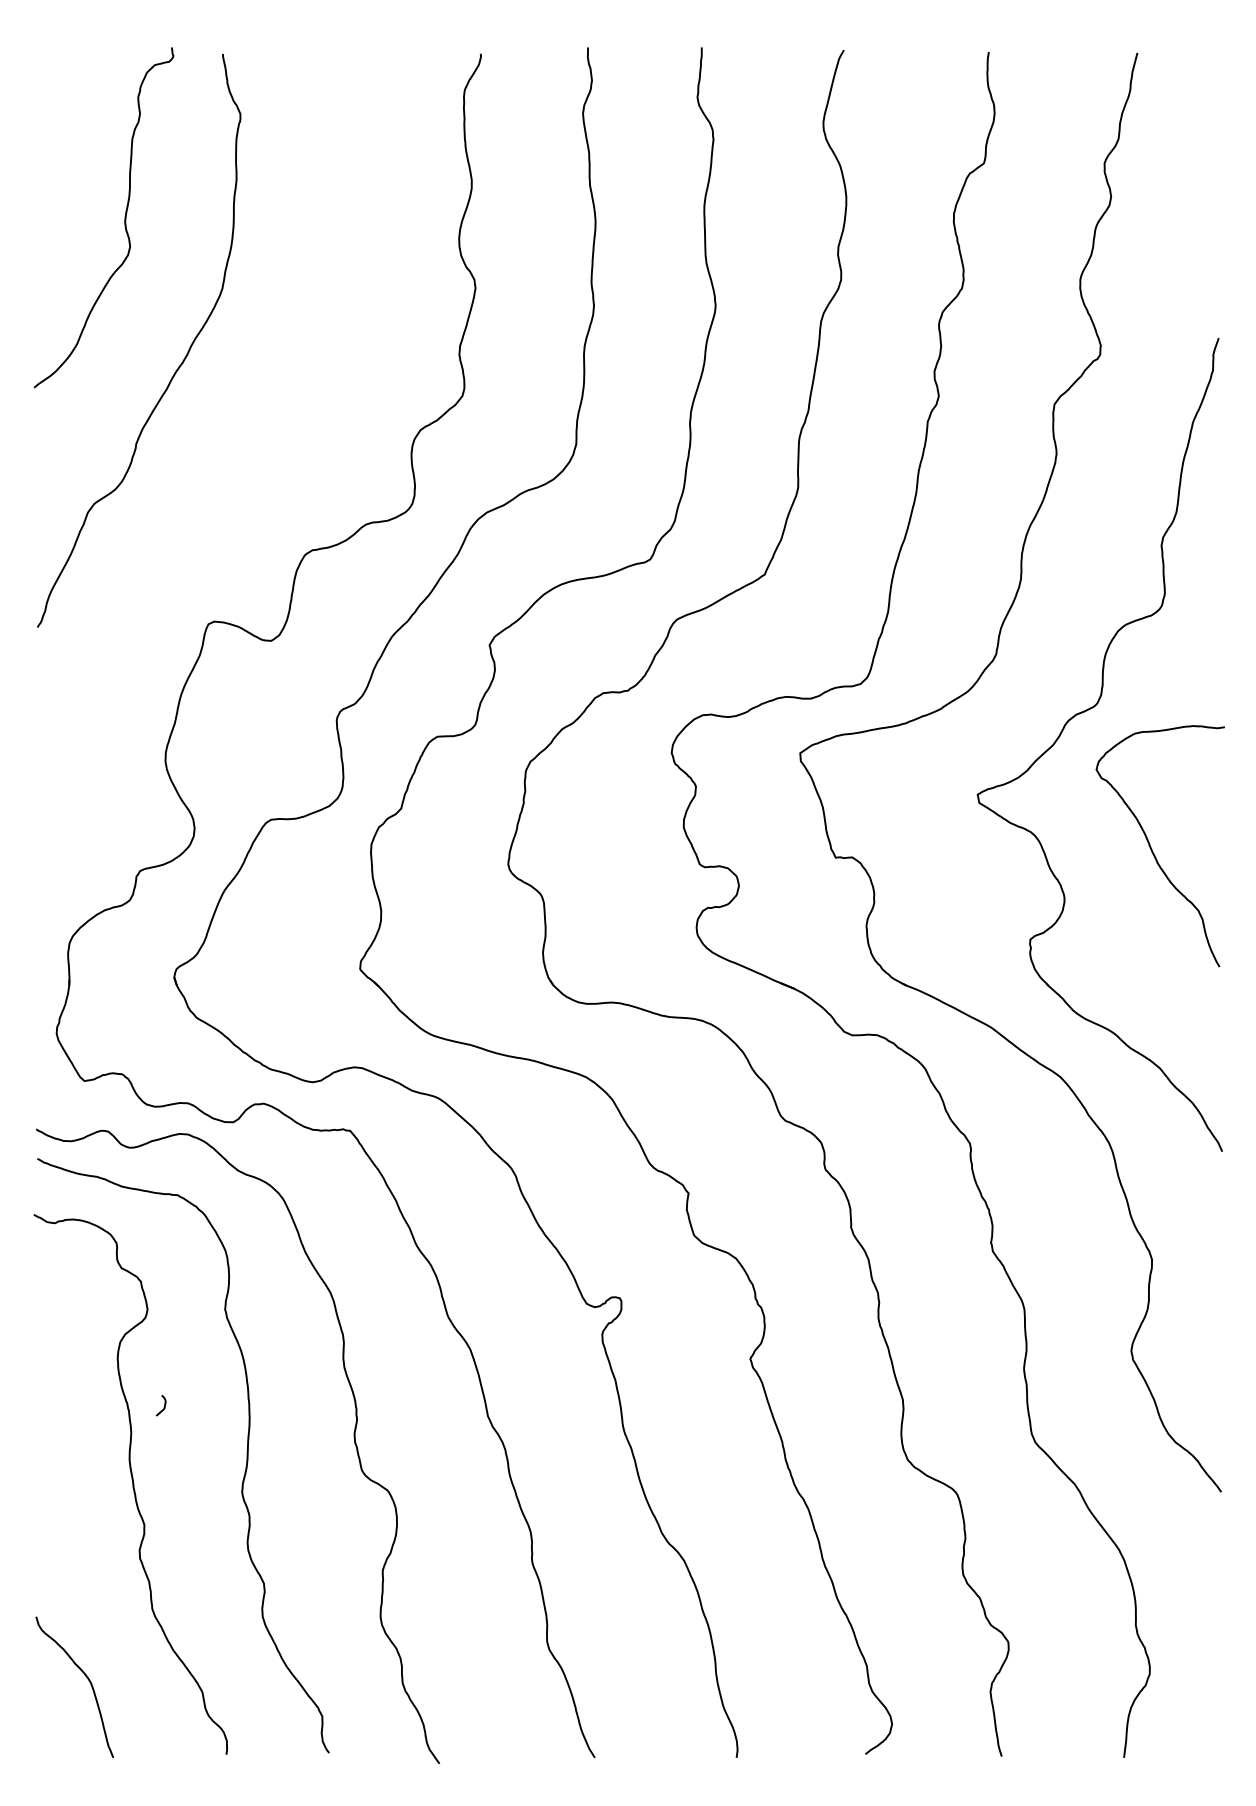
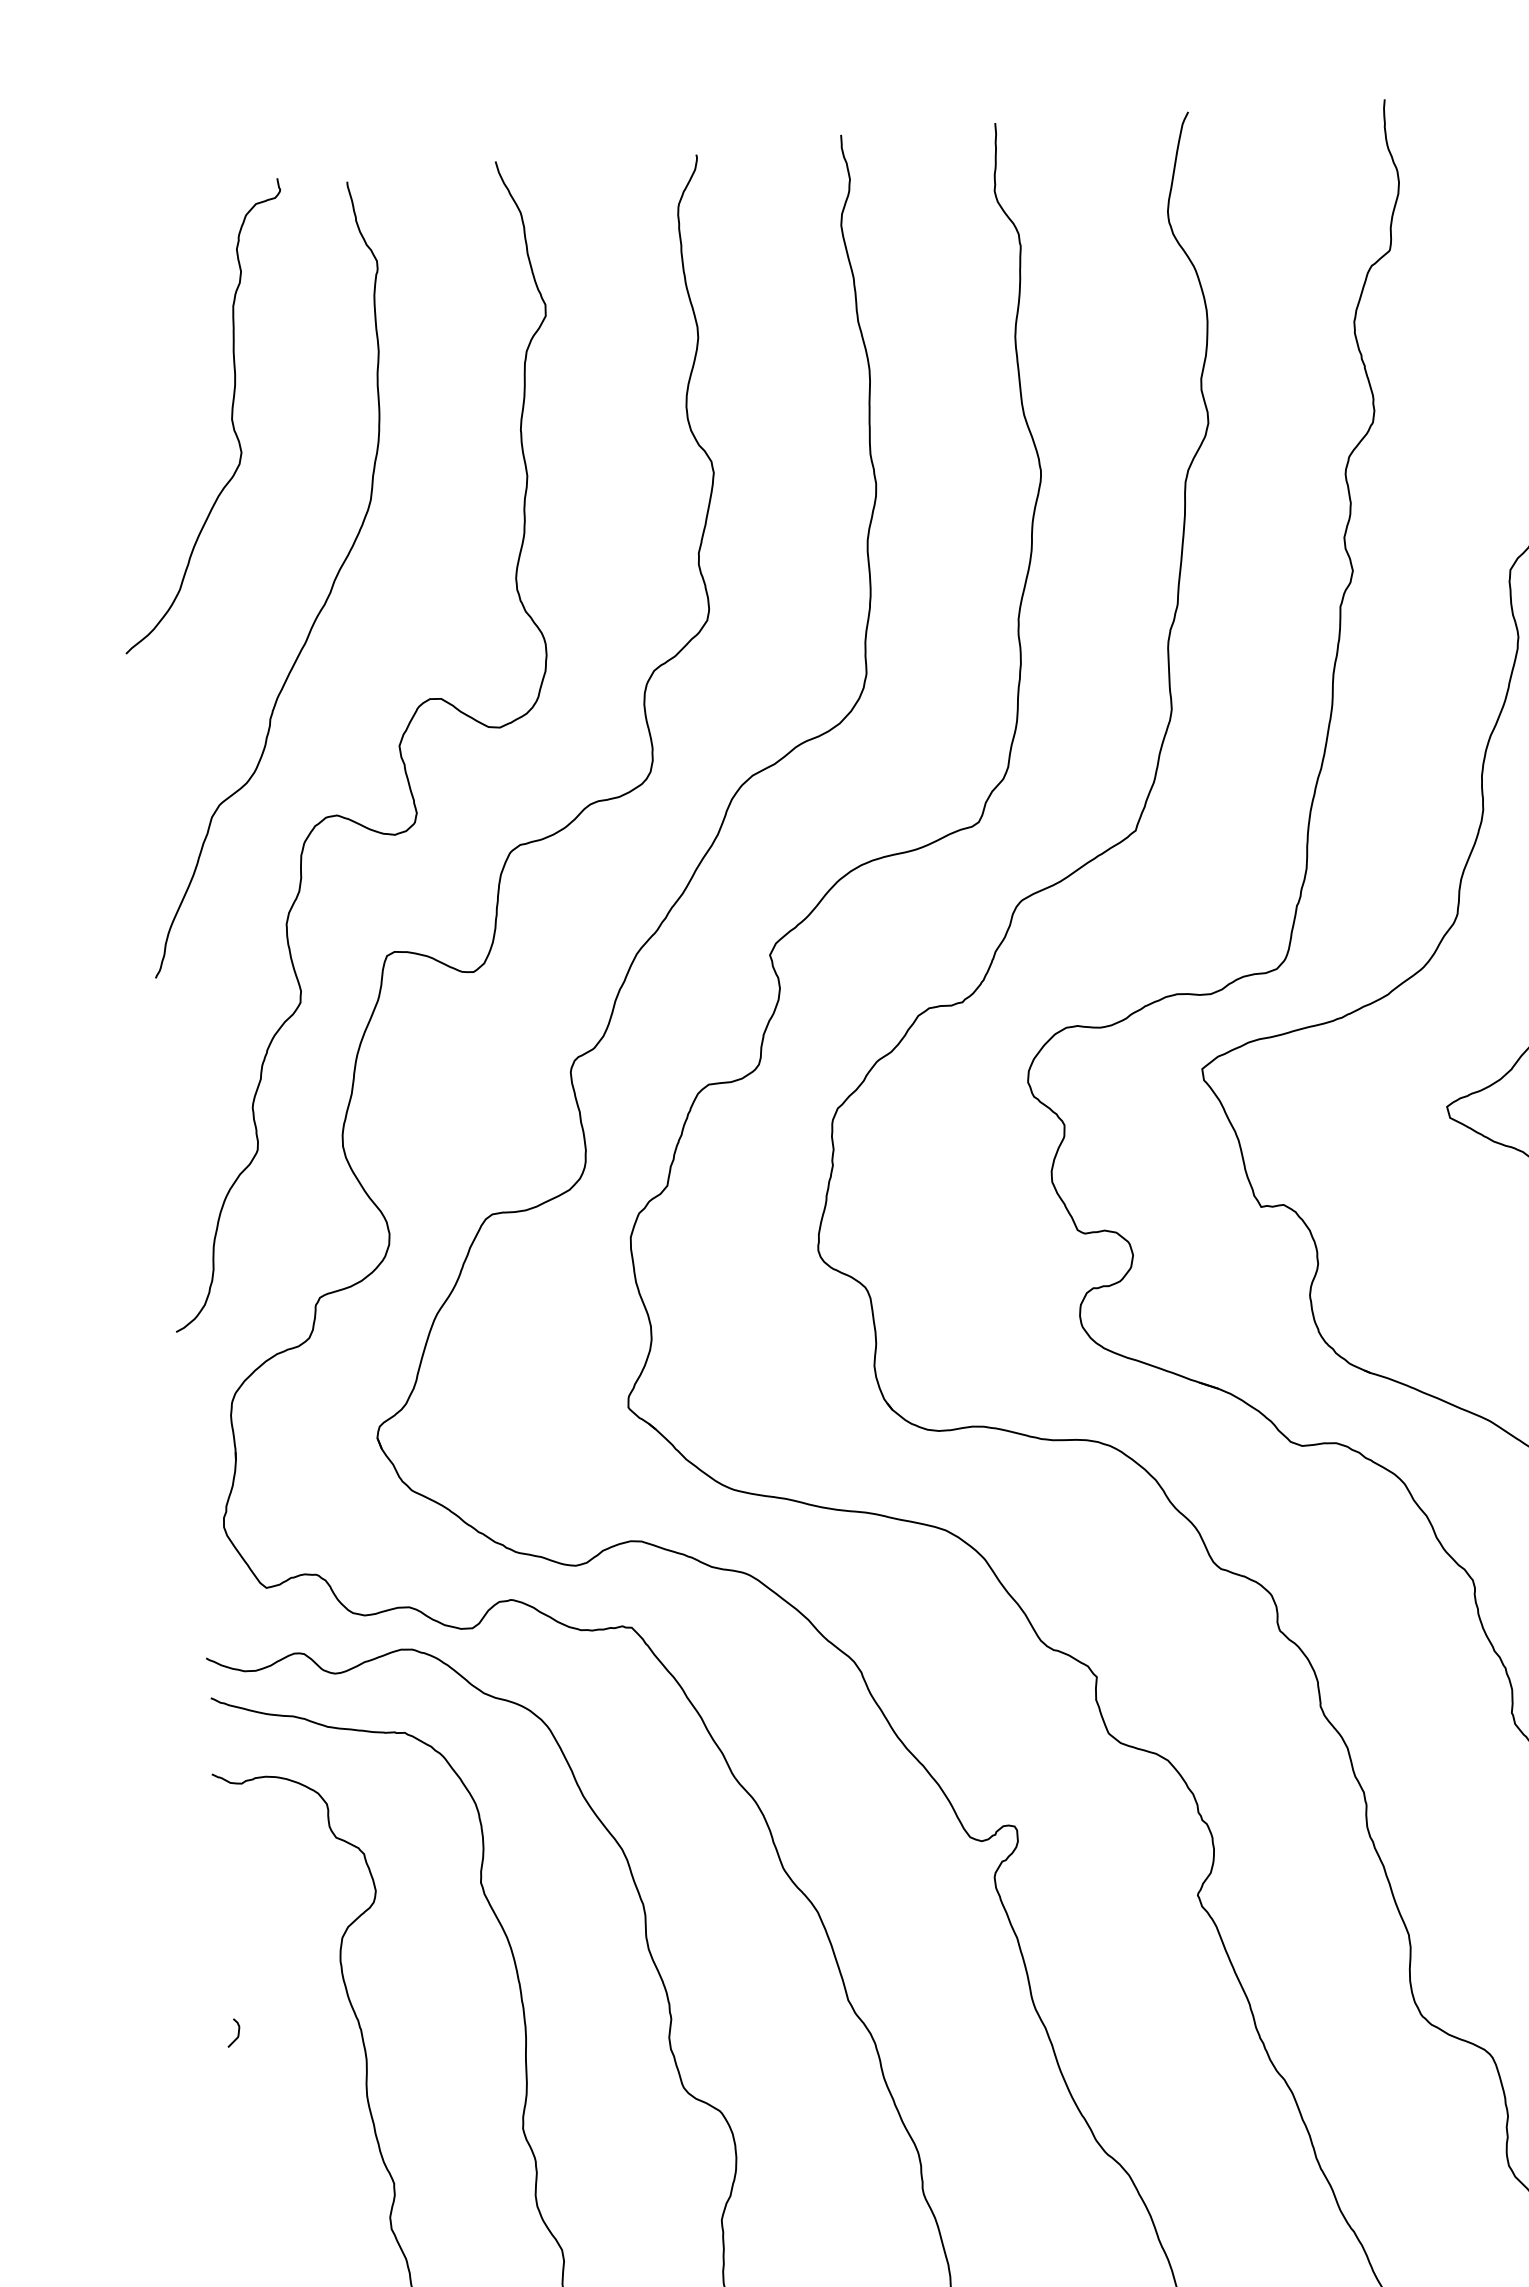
curve: (228, 470) -> (398, 745), added
curve: (163, 1407) -> (236, 2035), moved

